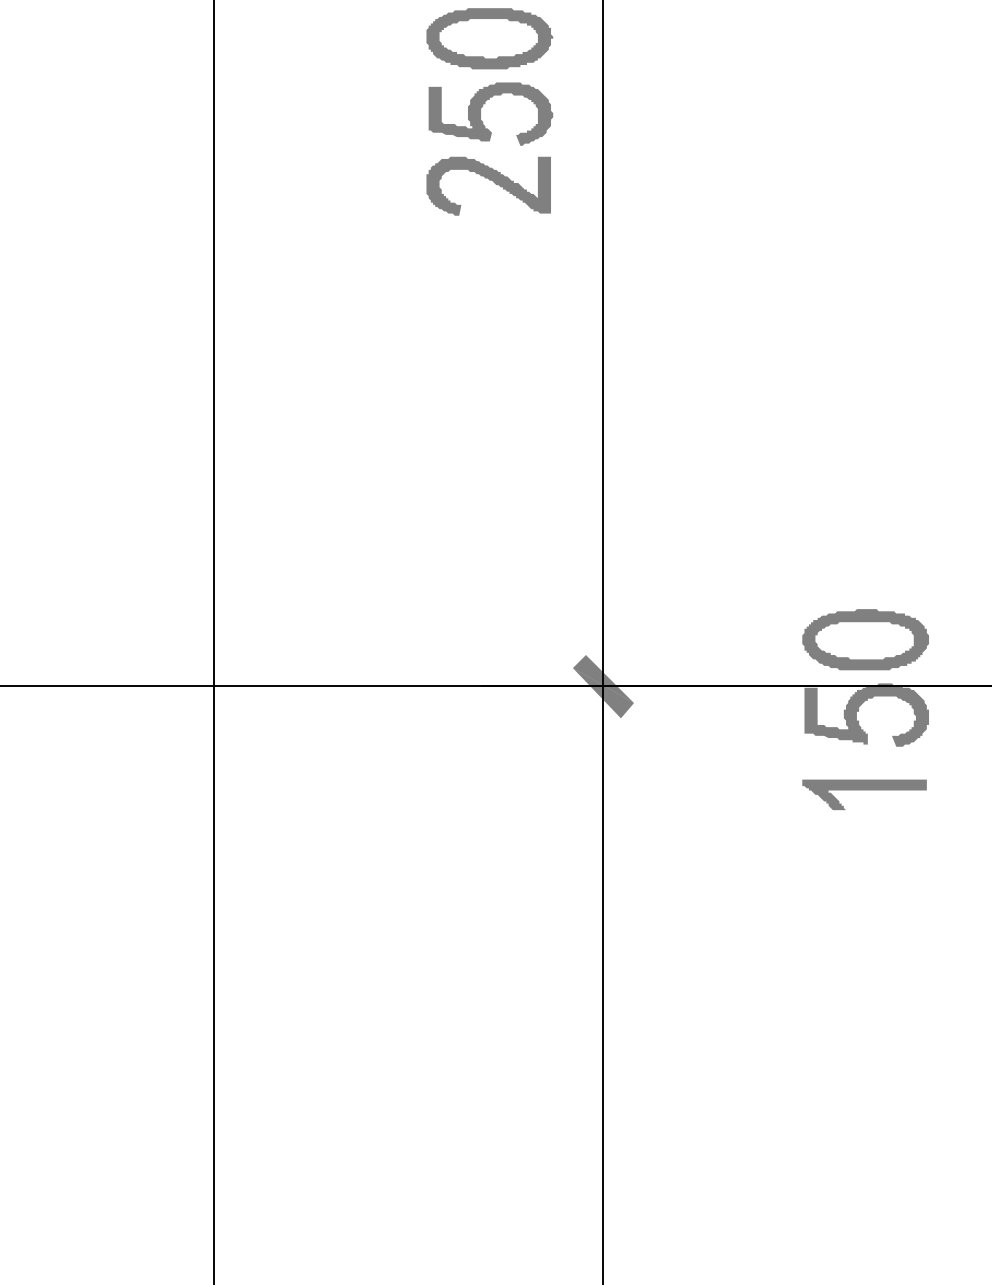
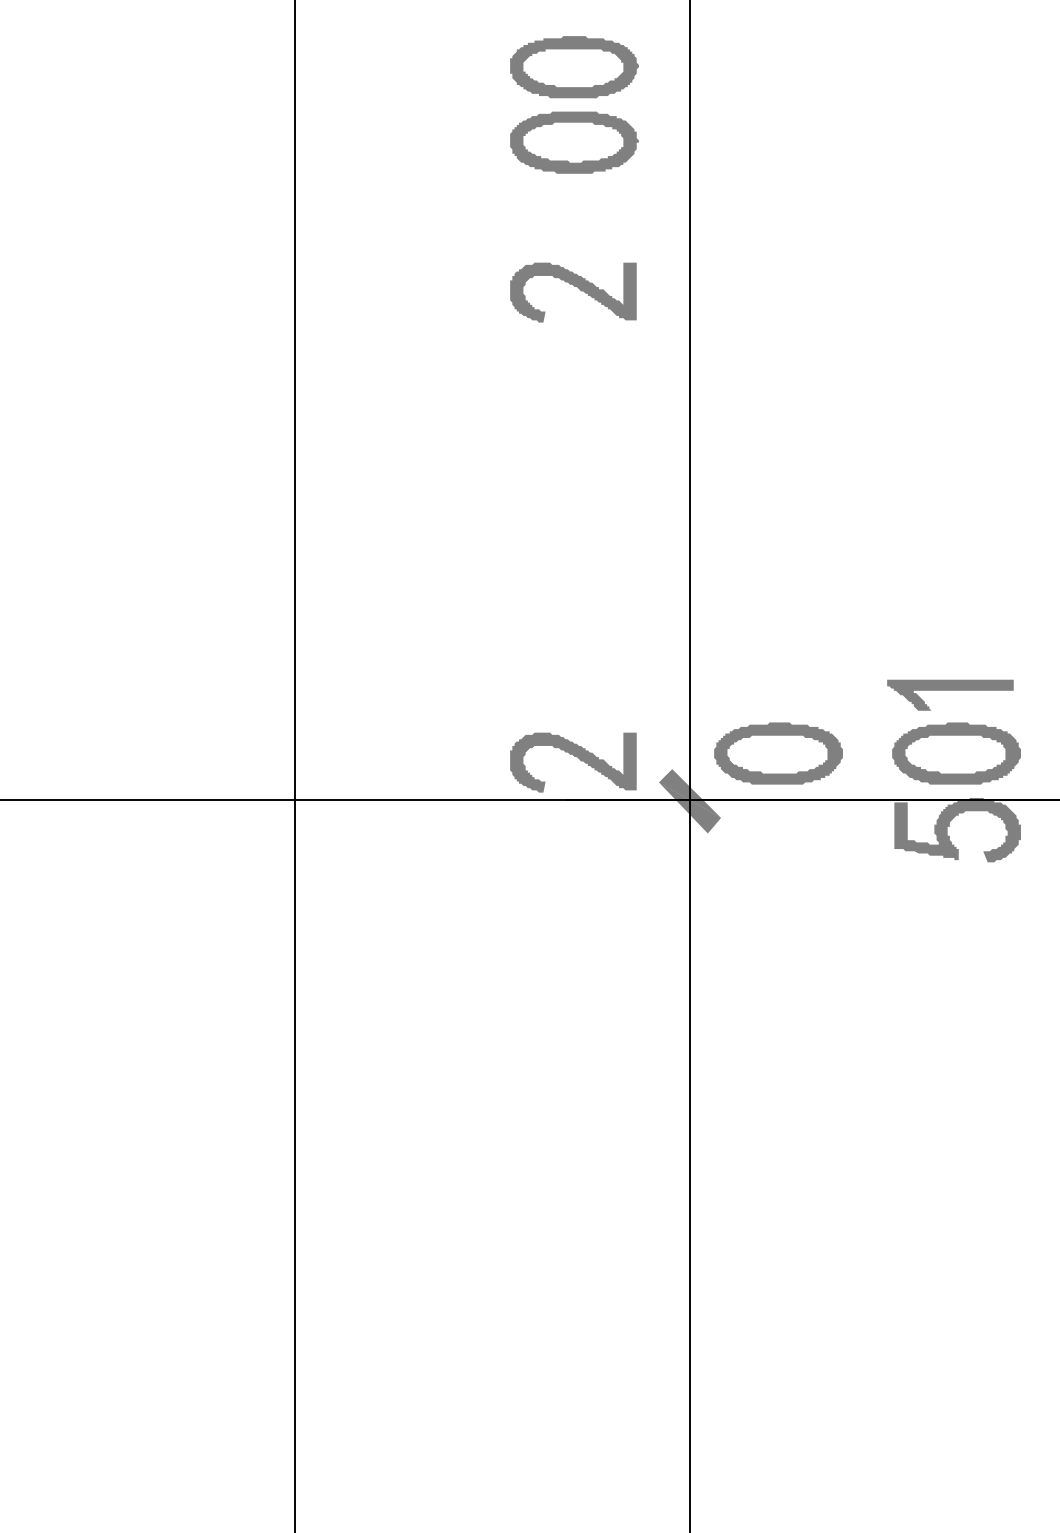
fill: (490, 114) -> (575, 219), removed
part: (690, 639) -> (778, 753), added
part: (489, 642) -> (574, 756), added
part: (864, 794) -> (950, 694), moved

